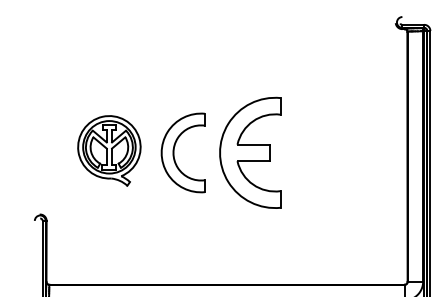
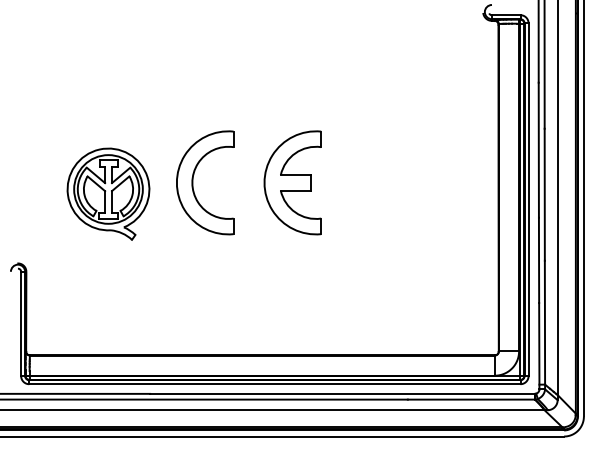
part: (109, 150) -> (108, 193), moved
part: (249, 152) -> (292, 182), size x0.71

